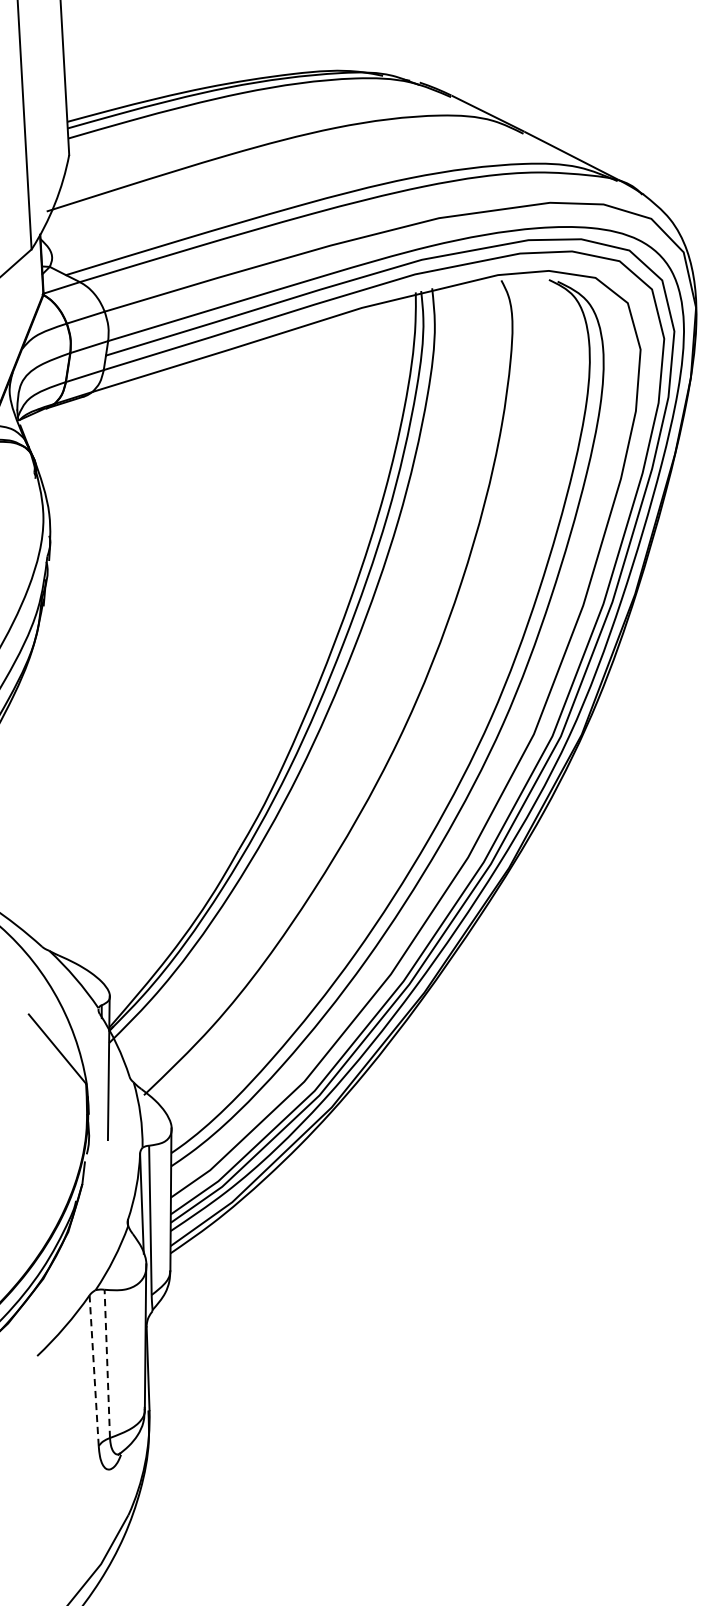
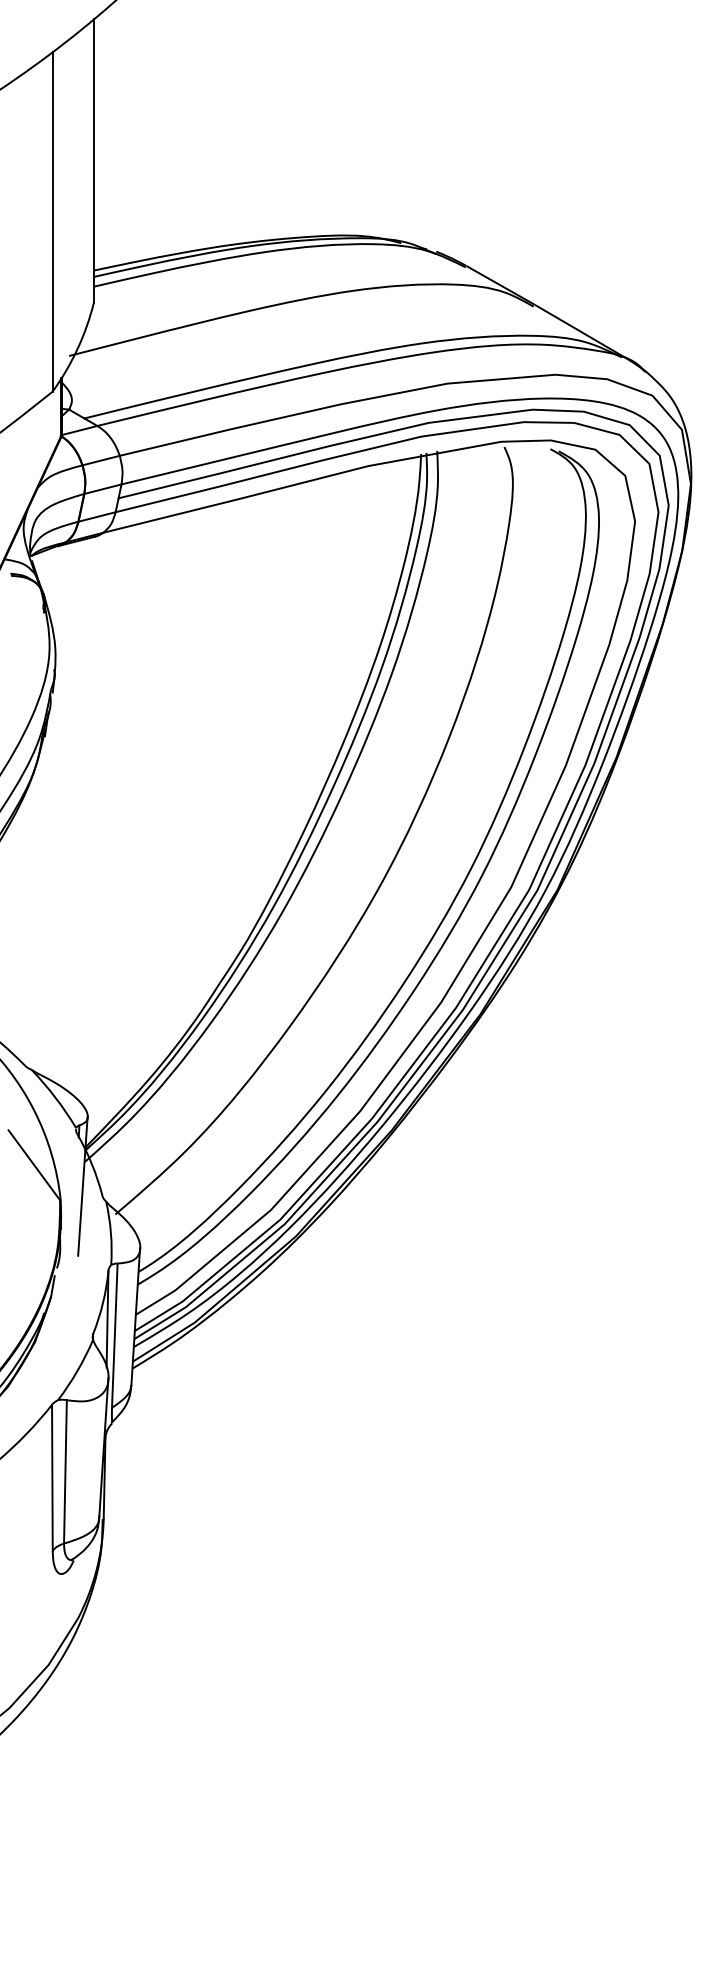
line: (107, 1363) -> (65, 1471), dashed -> solid
line: (94, 1370) -> (52, 1477), dashed -> solid

